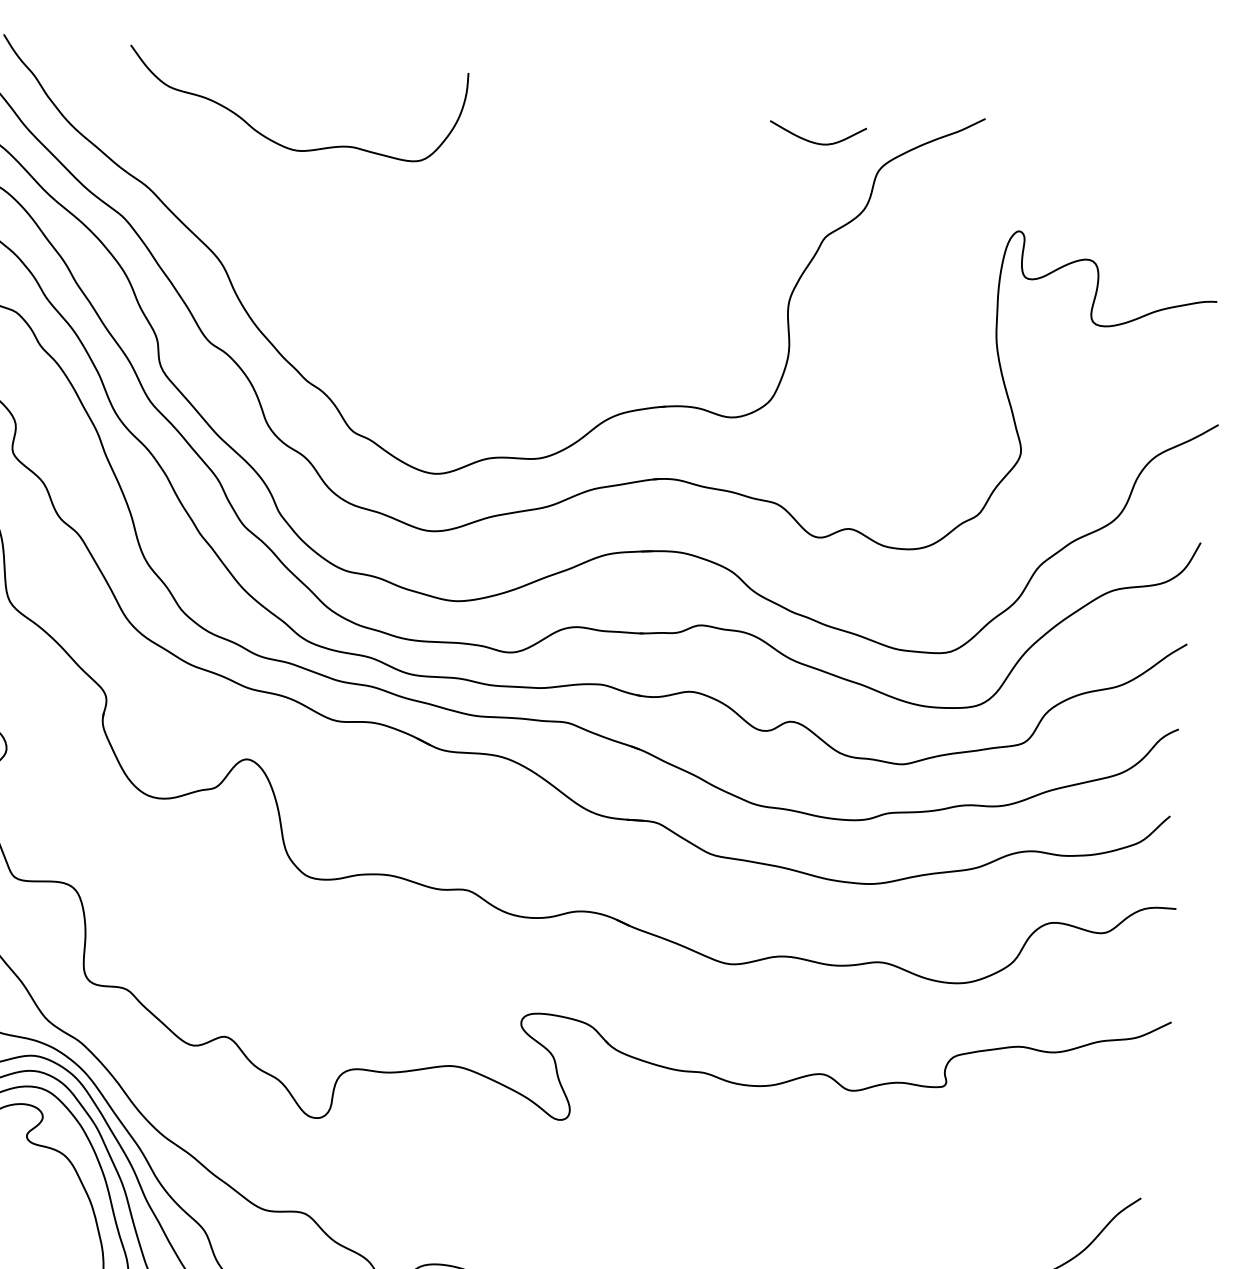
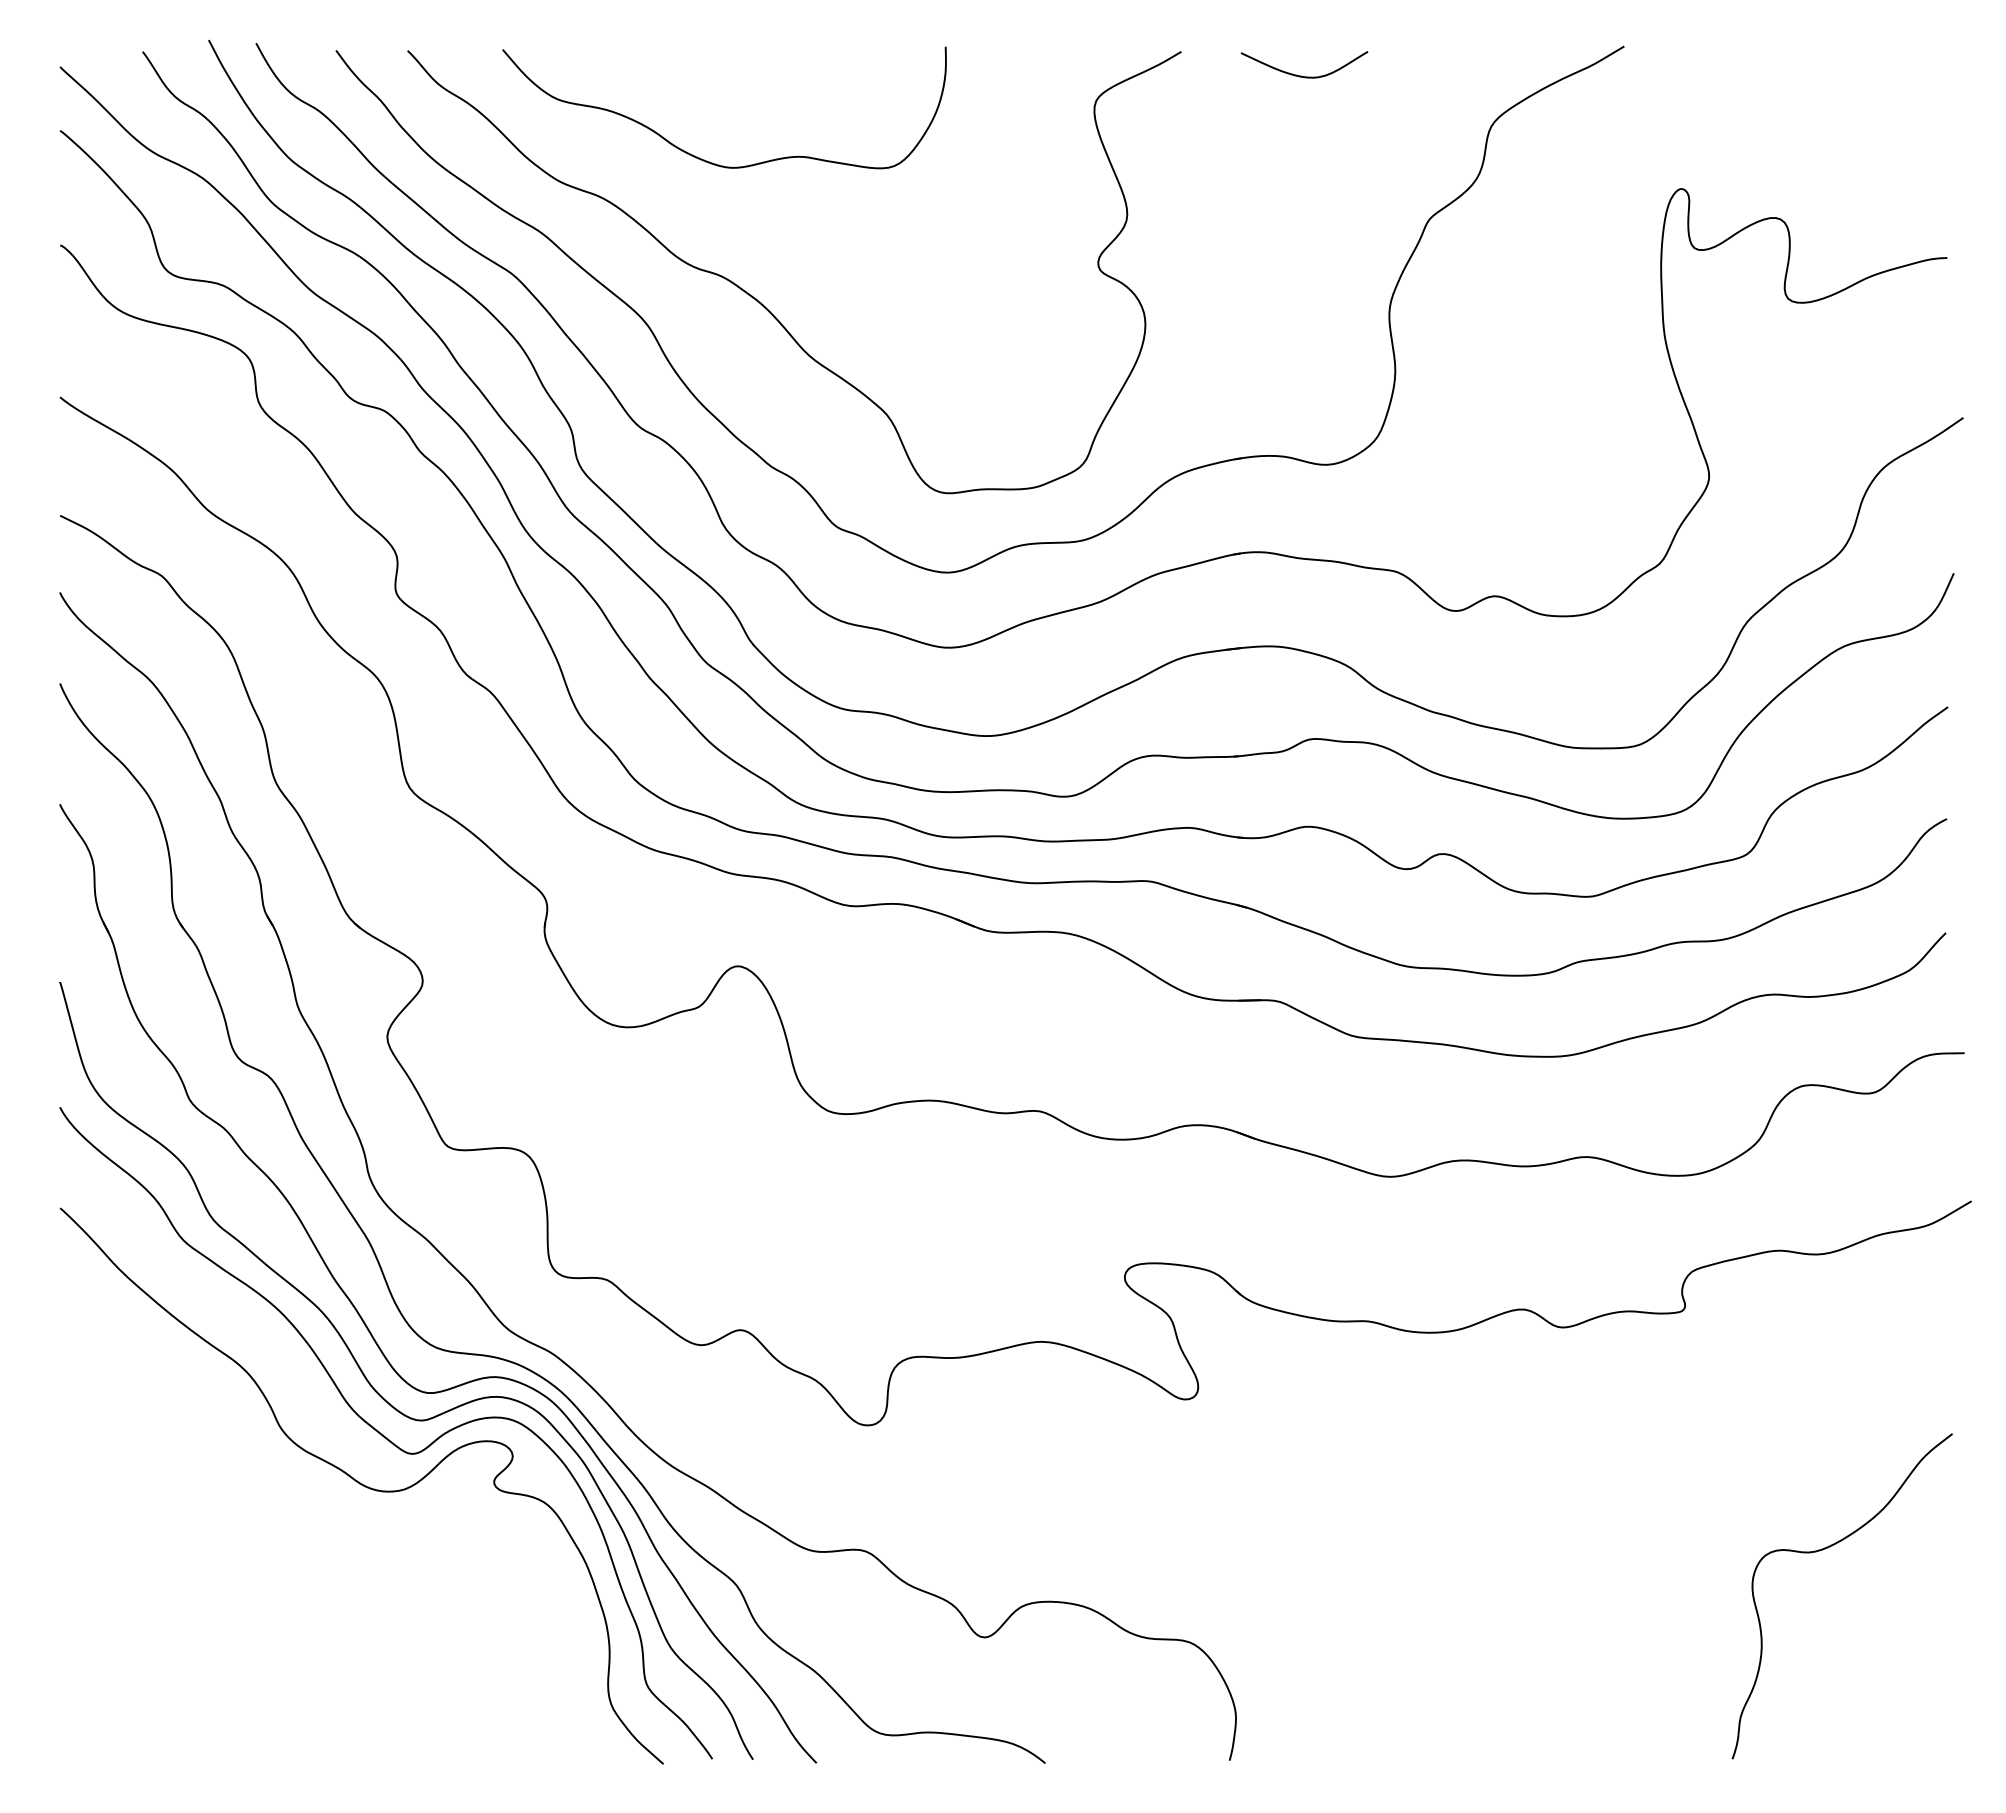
curve: (814, 142) -> (1301, 75), moved
curve: (311, 256) -> (762, 303), added

